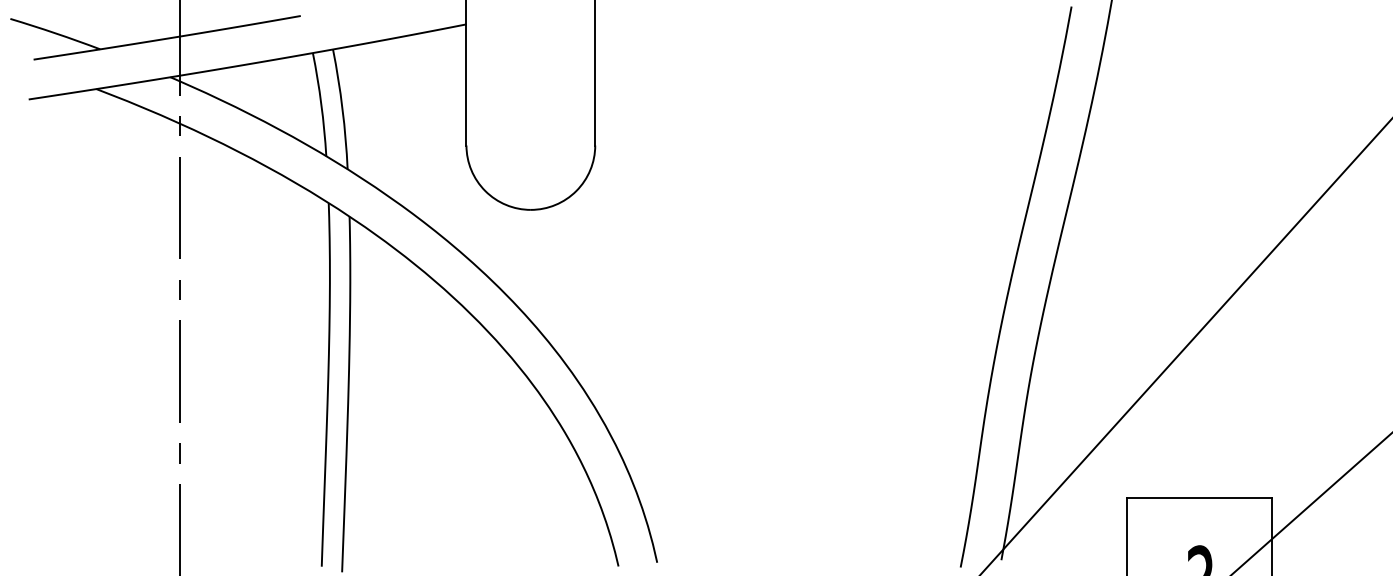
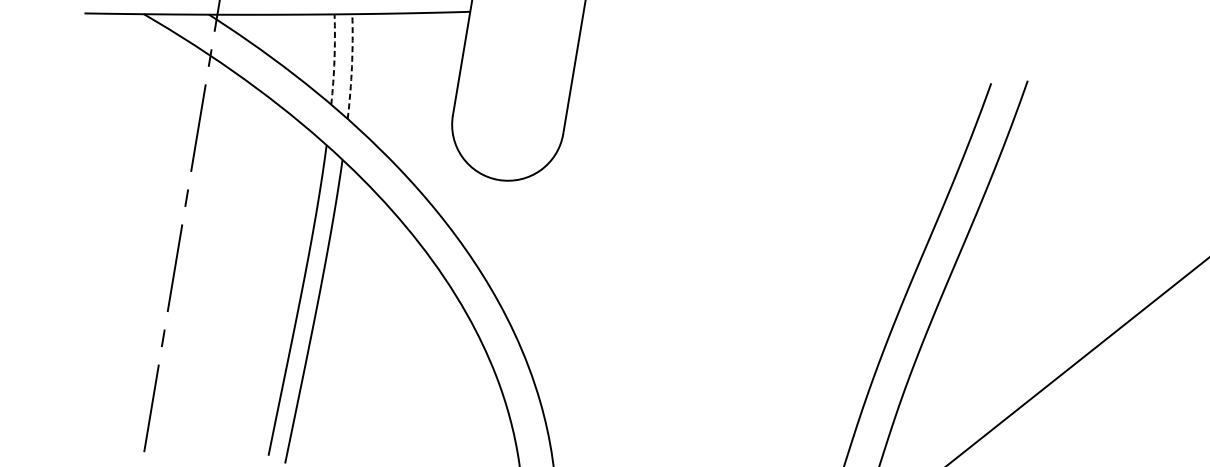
arc: (321, 104) -> (334, 59), solid -> dashed
arc: (342, 109) -> (351, 66), solid -> dashed

